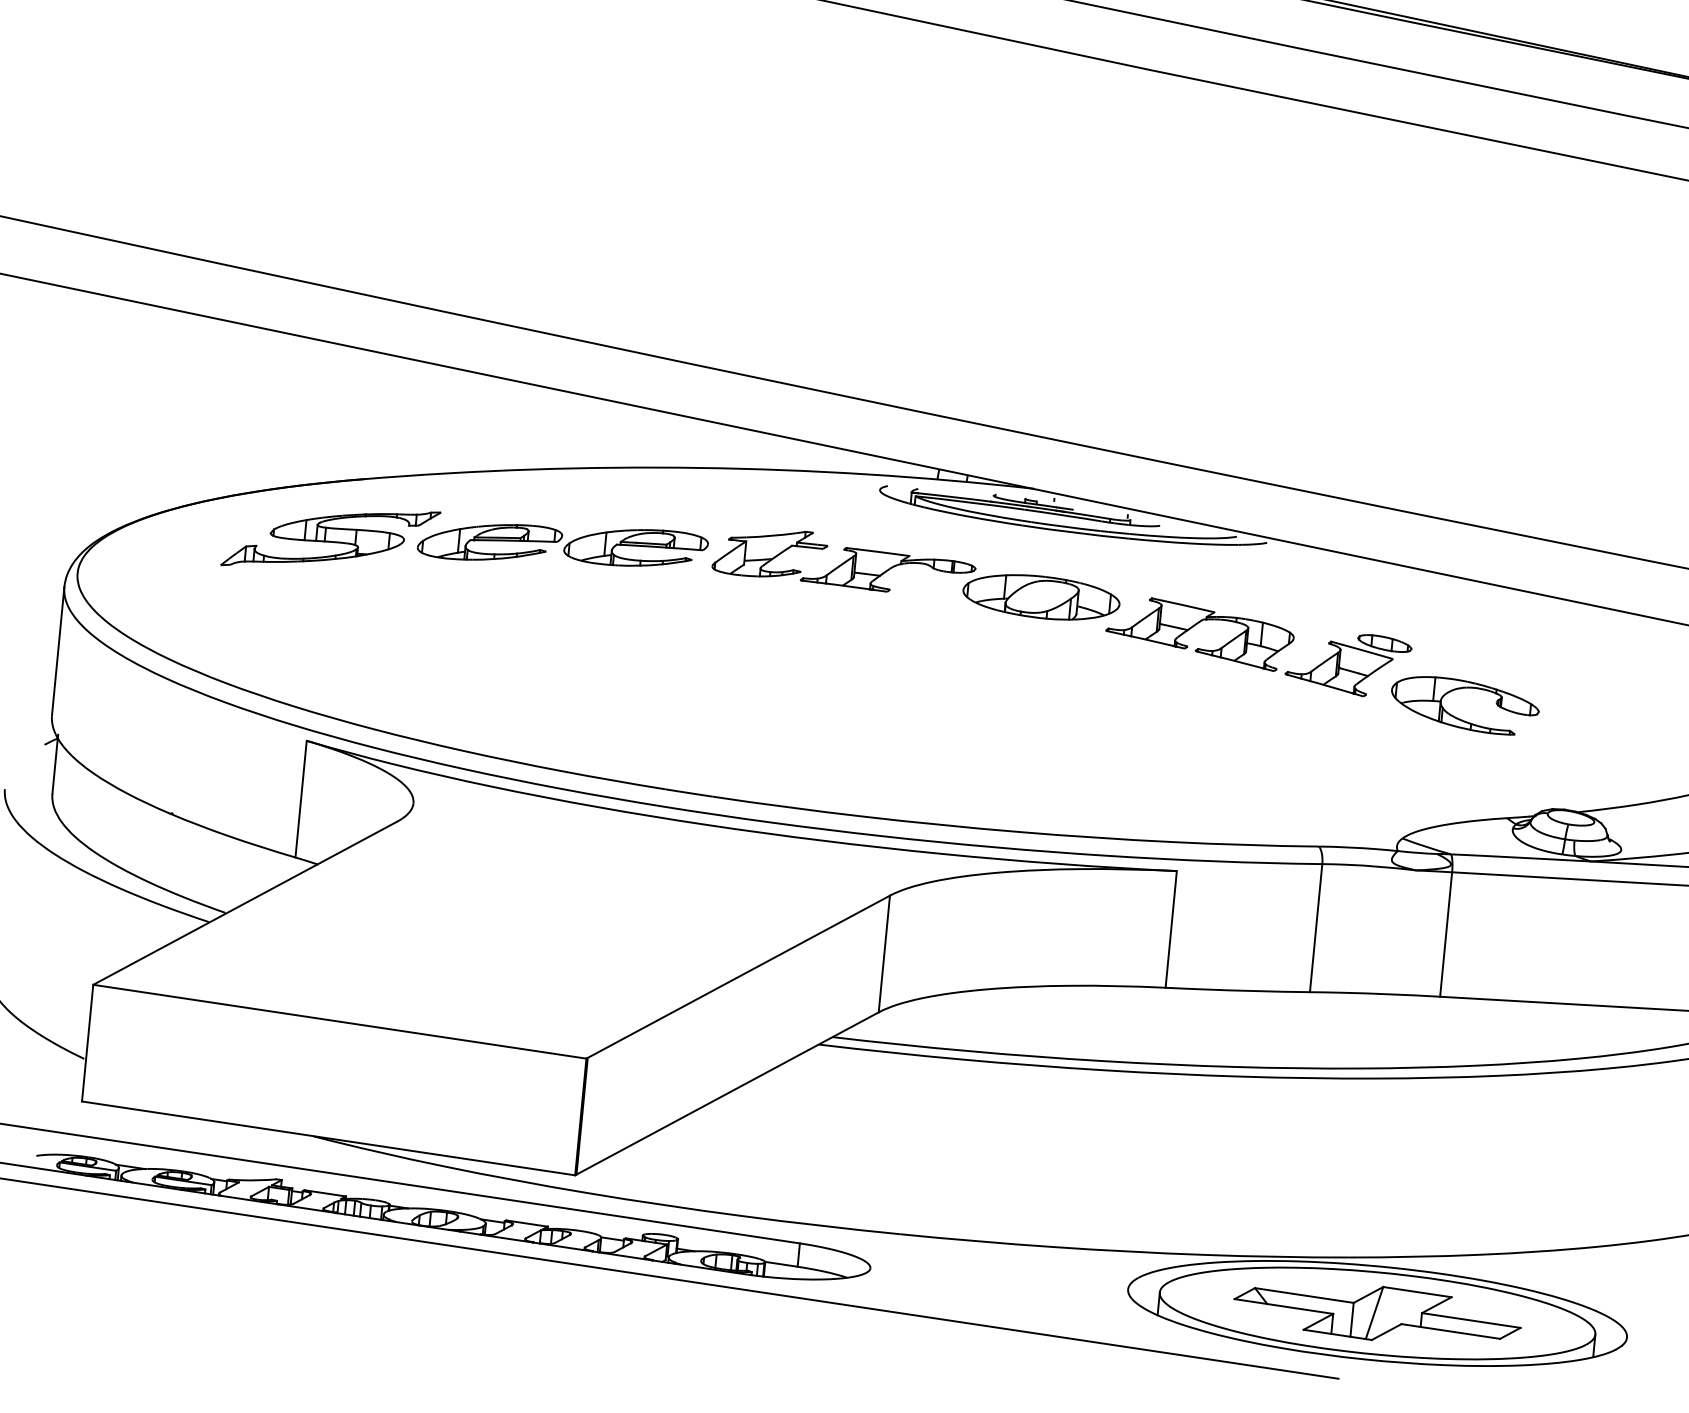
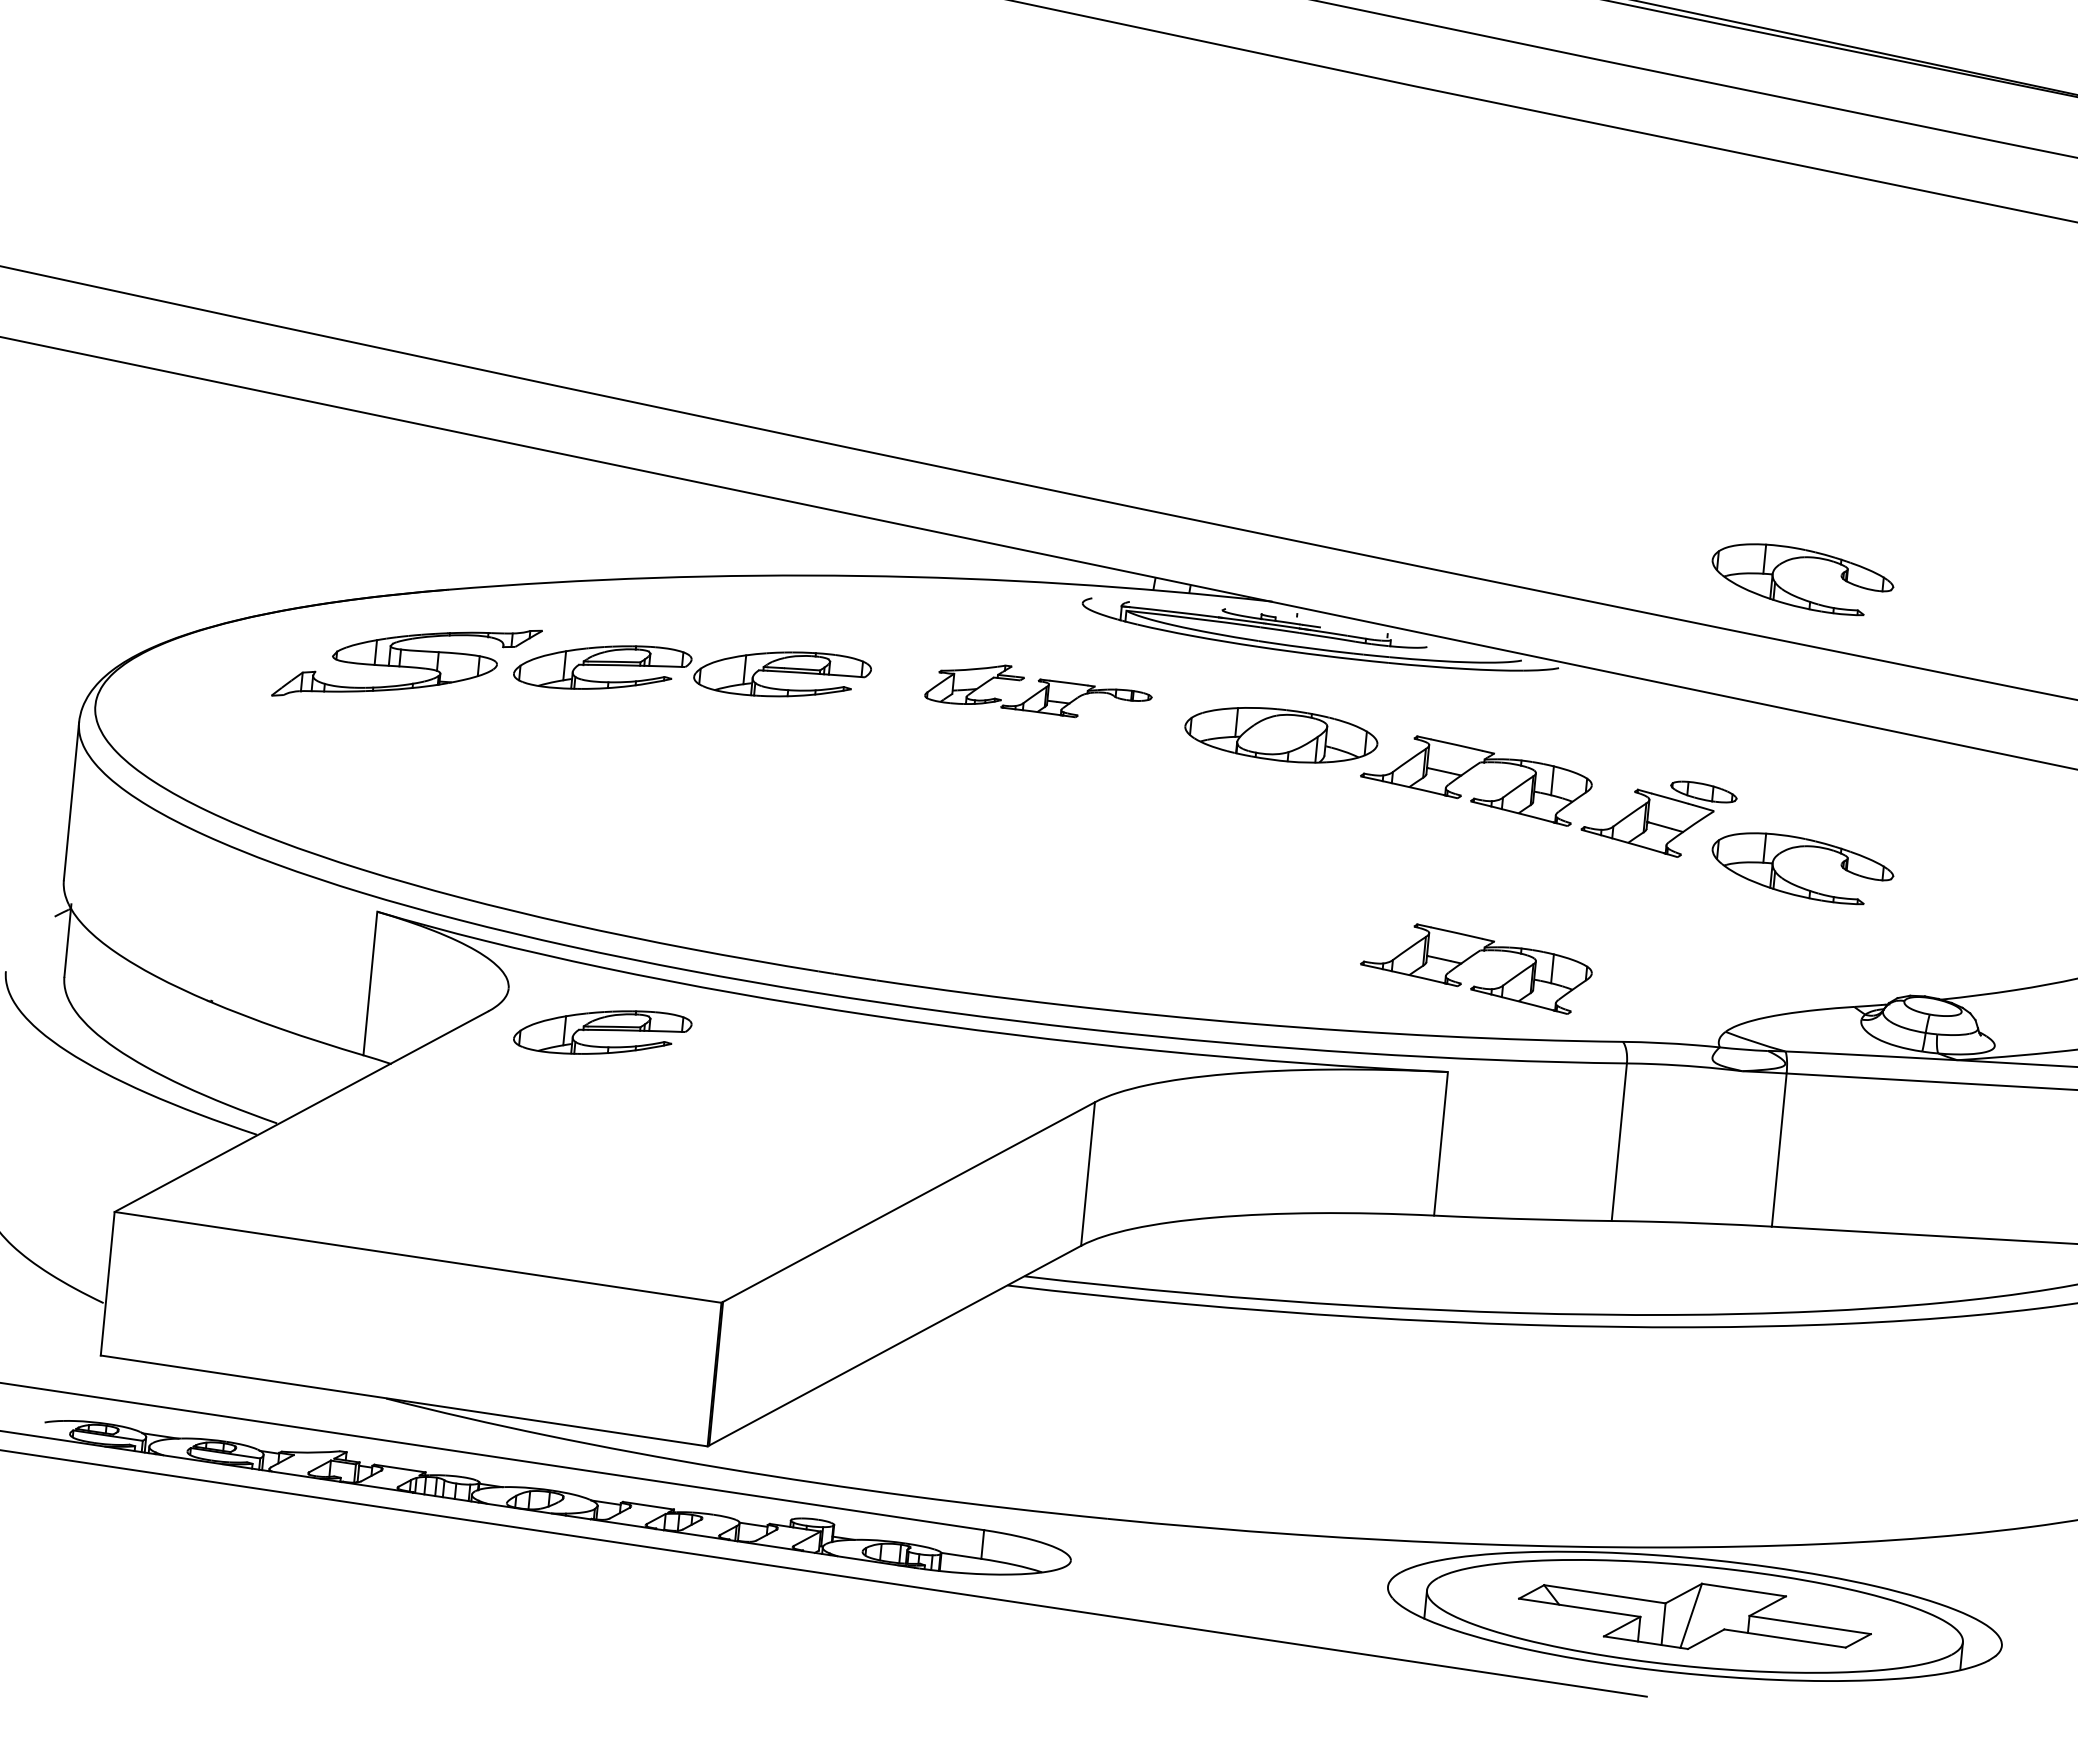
part: (1460, 483) -> (1796, 595), added
part: (844, 561) -> (1038, 691), size x0.7
part: (1195, 778) -> (1470, 958), added
part: (489, 838) -> (602, 1032), added

